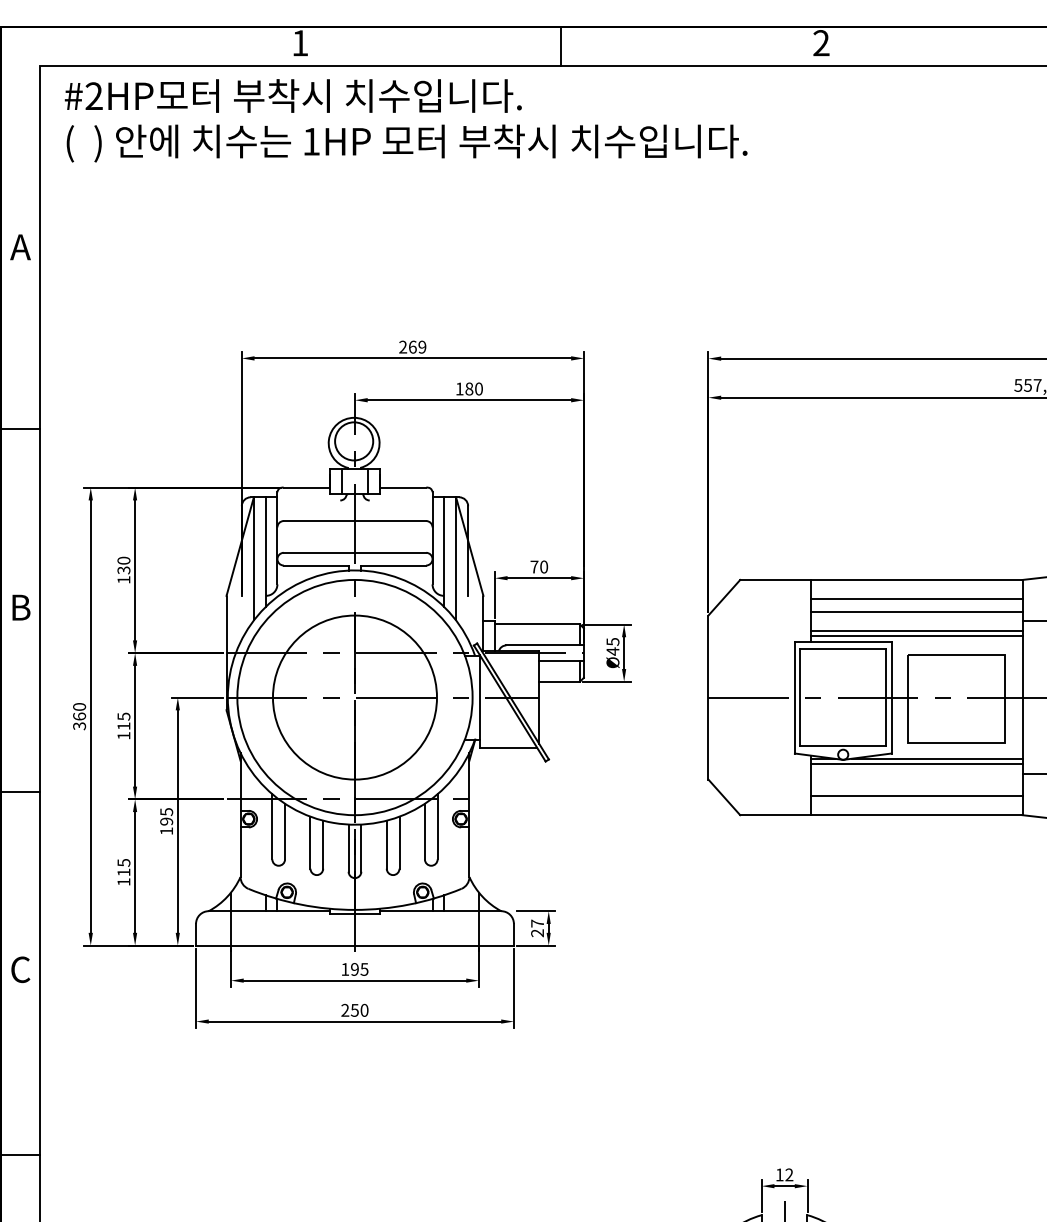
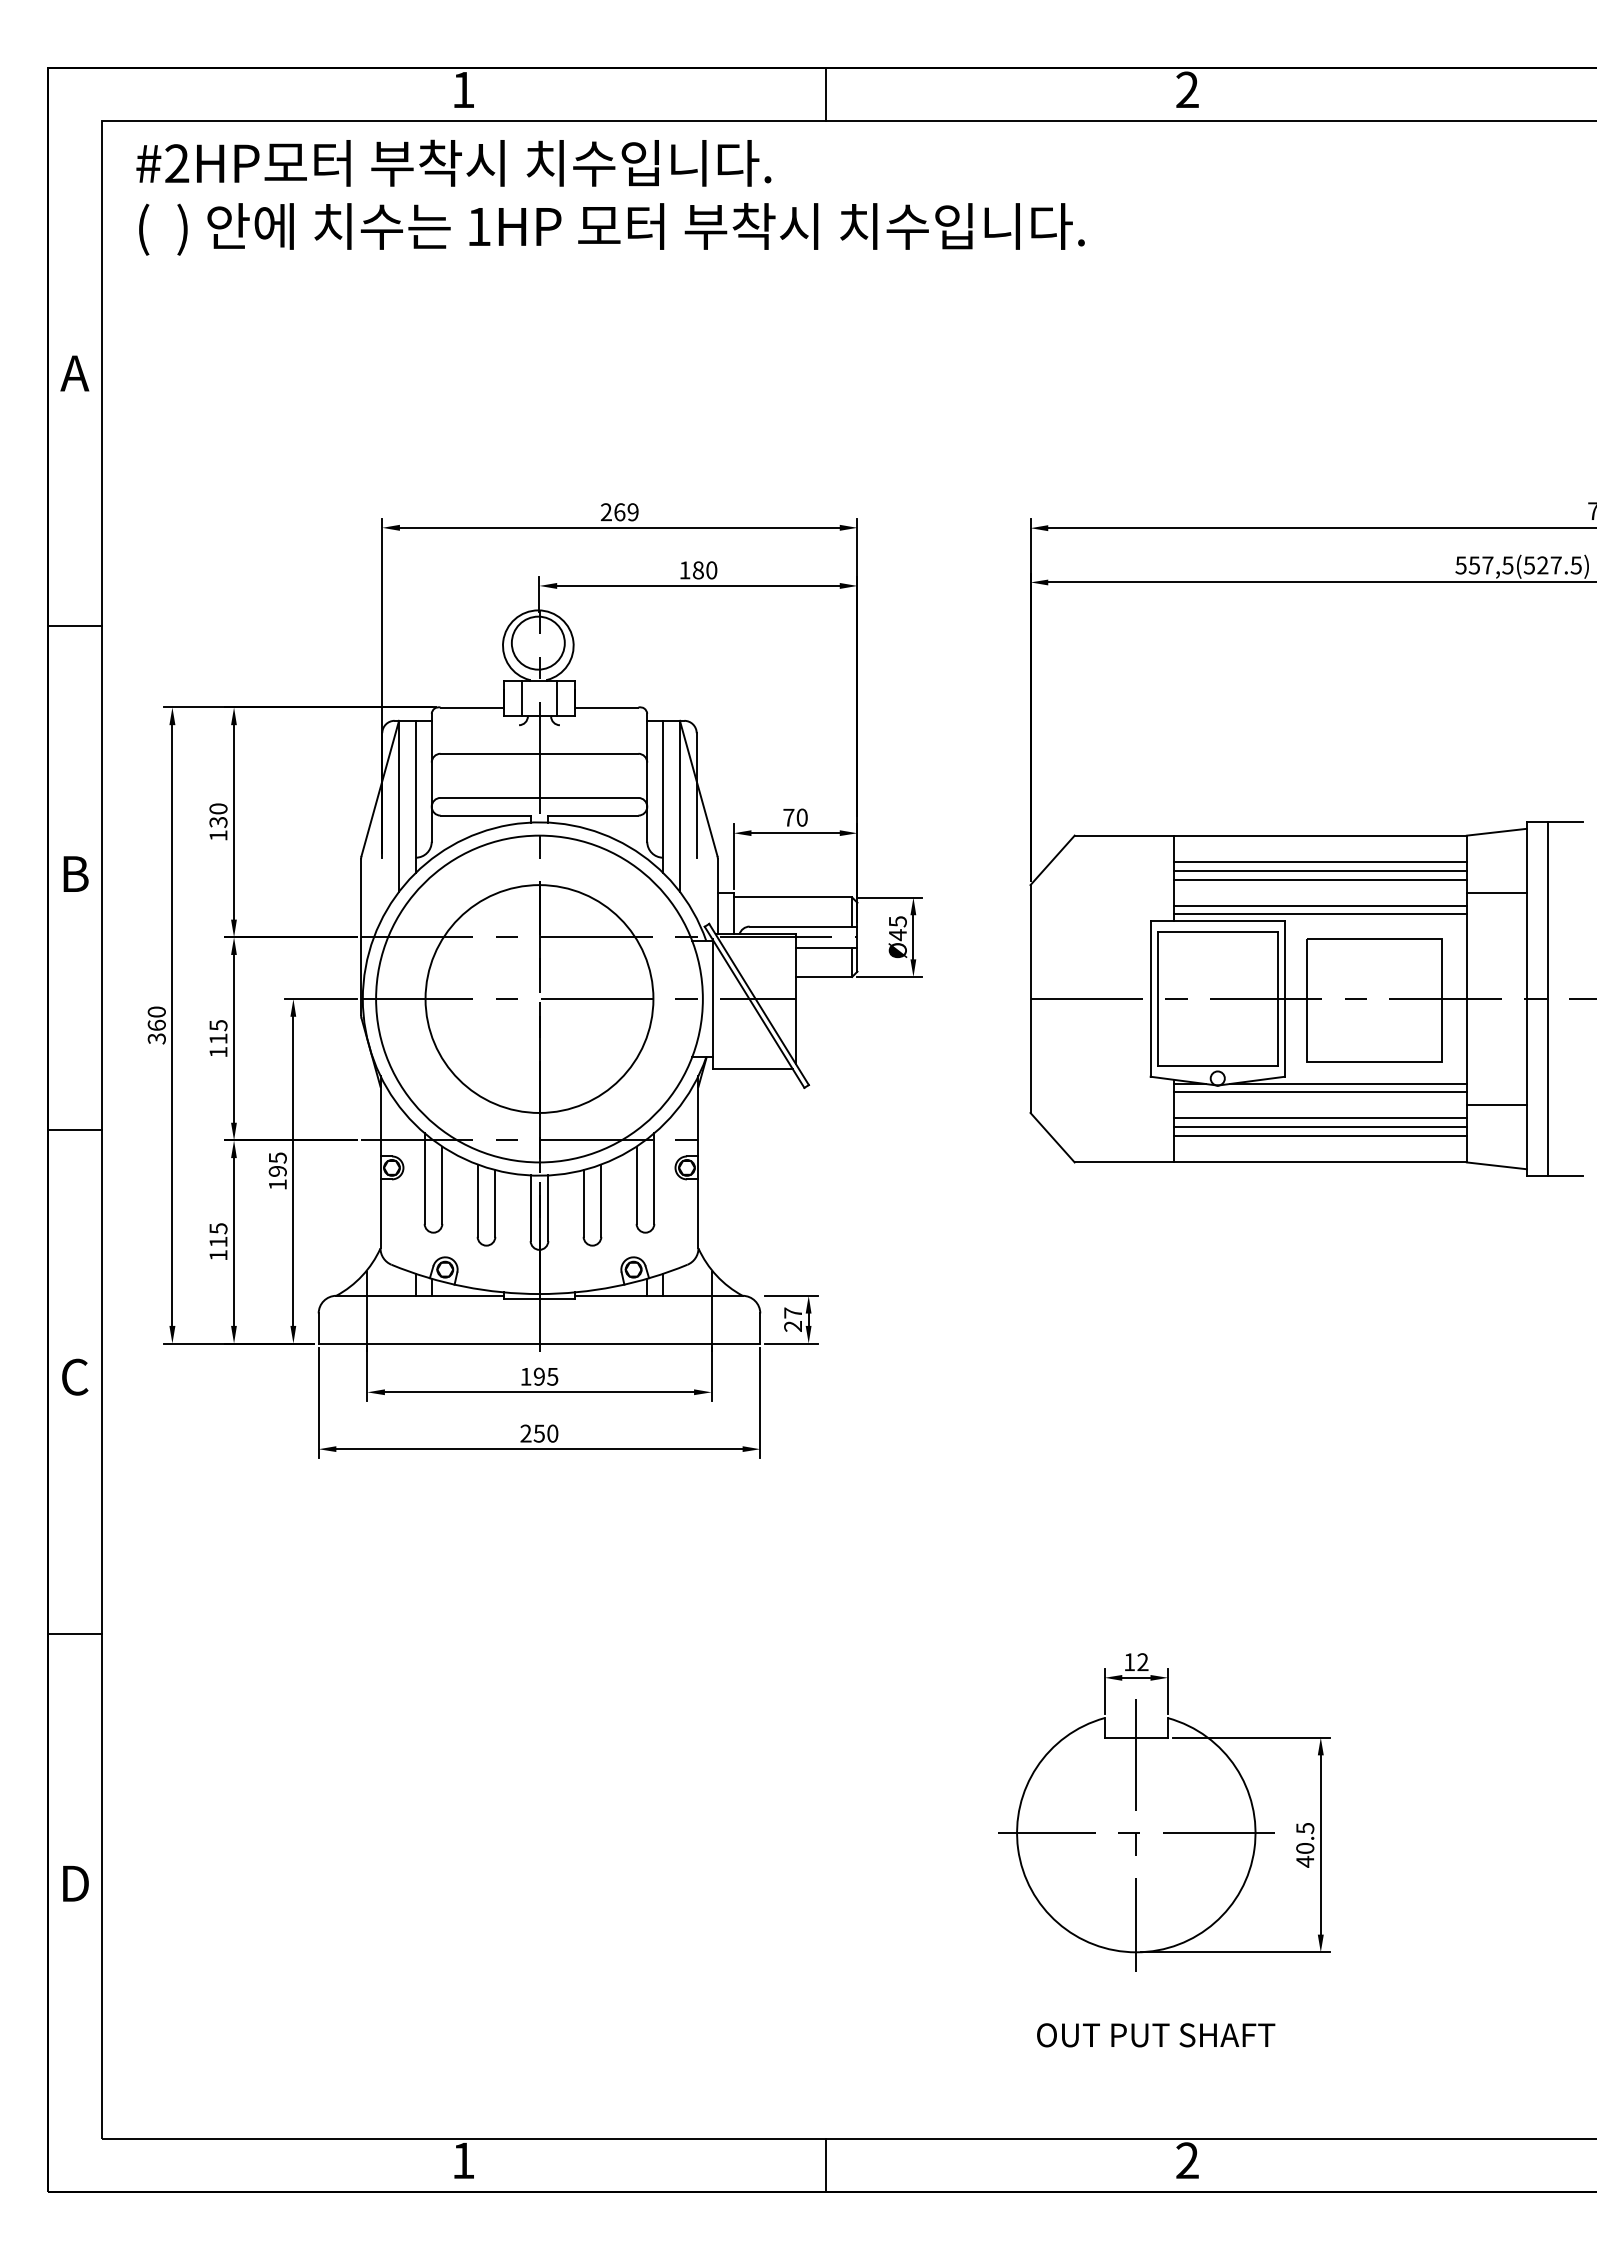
line: (916, 605) -> (1319, 870), added
line: (916, 783) -> (1319, 1118), added
line: (916, 790) -> (1319, 1127), added

